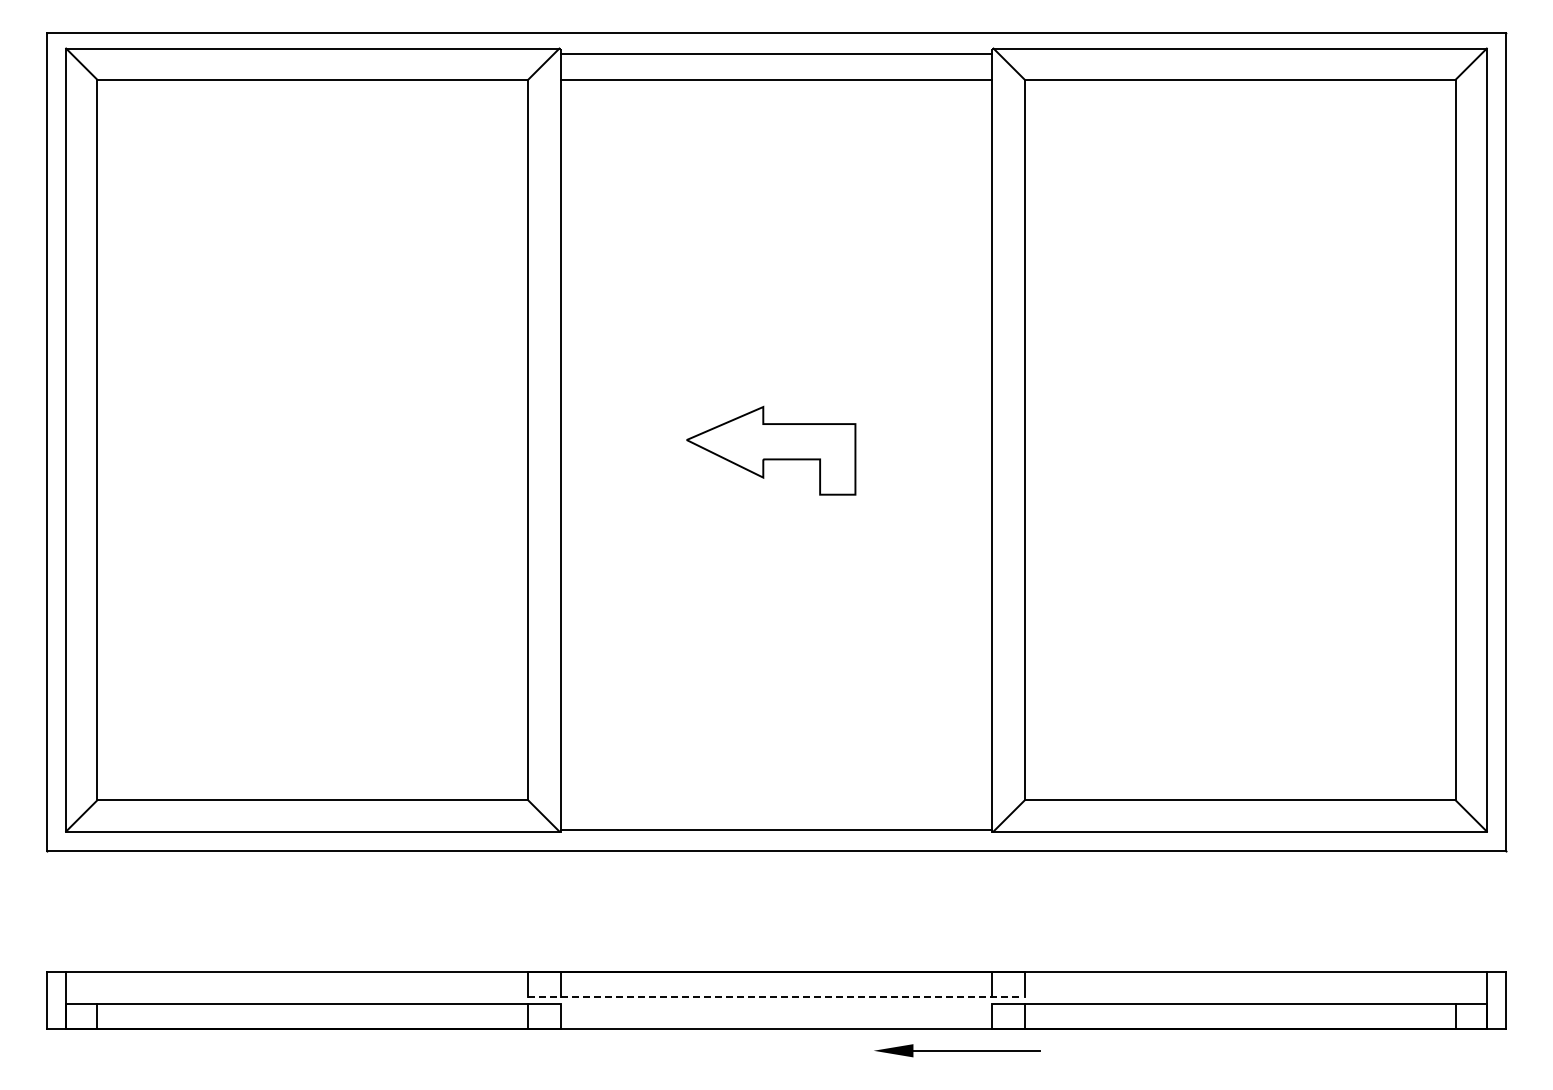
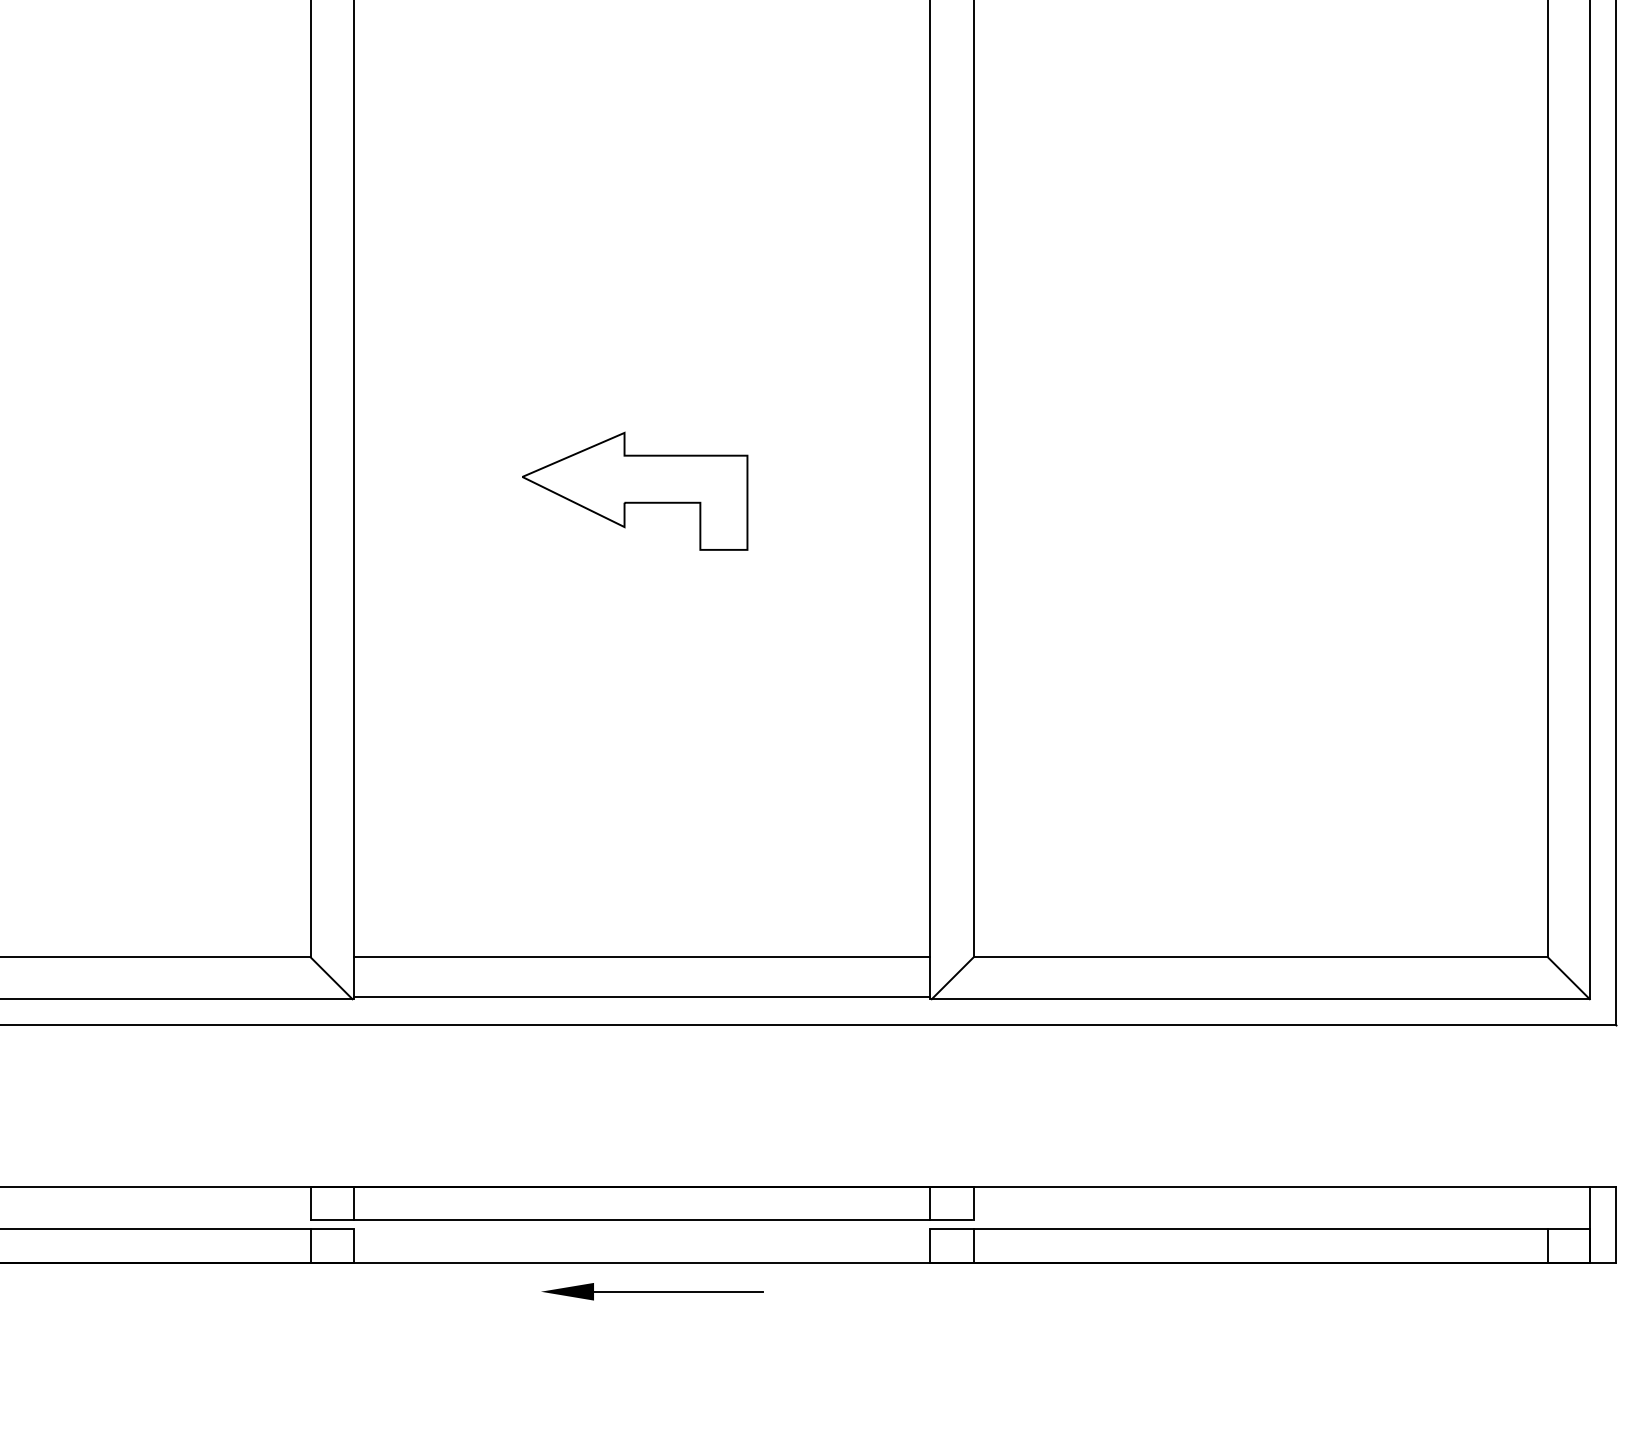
line: (776, 800) -> (642, 957), added
line: (775, 997) -> (640, 1220), dashed -> solid
part: (957, 1050) -> (652, 1291), moved

